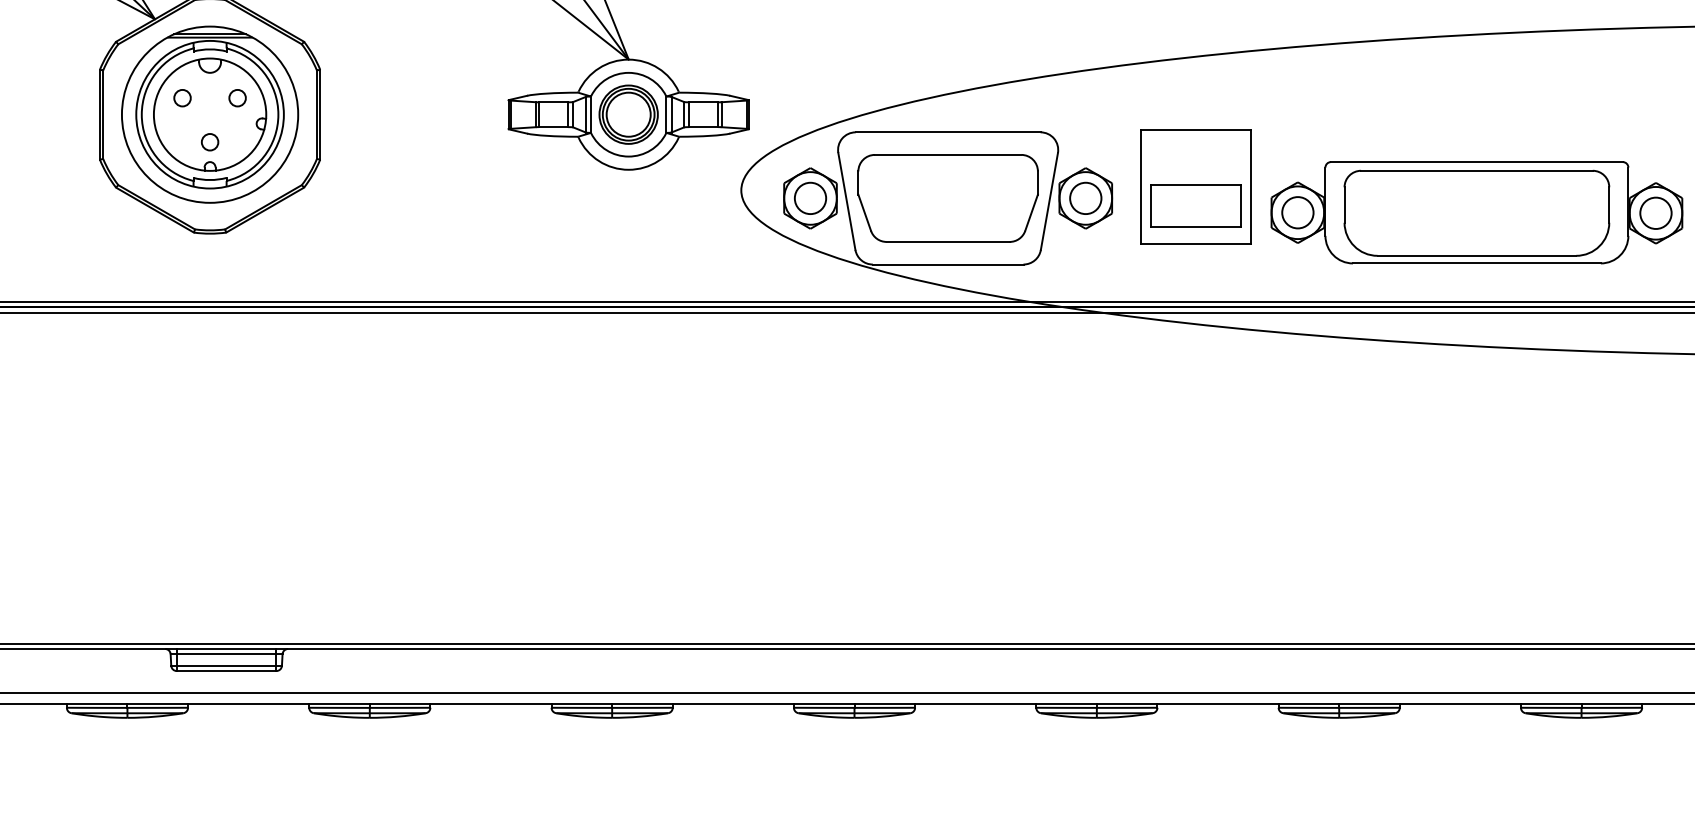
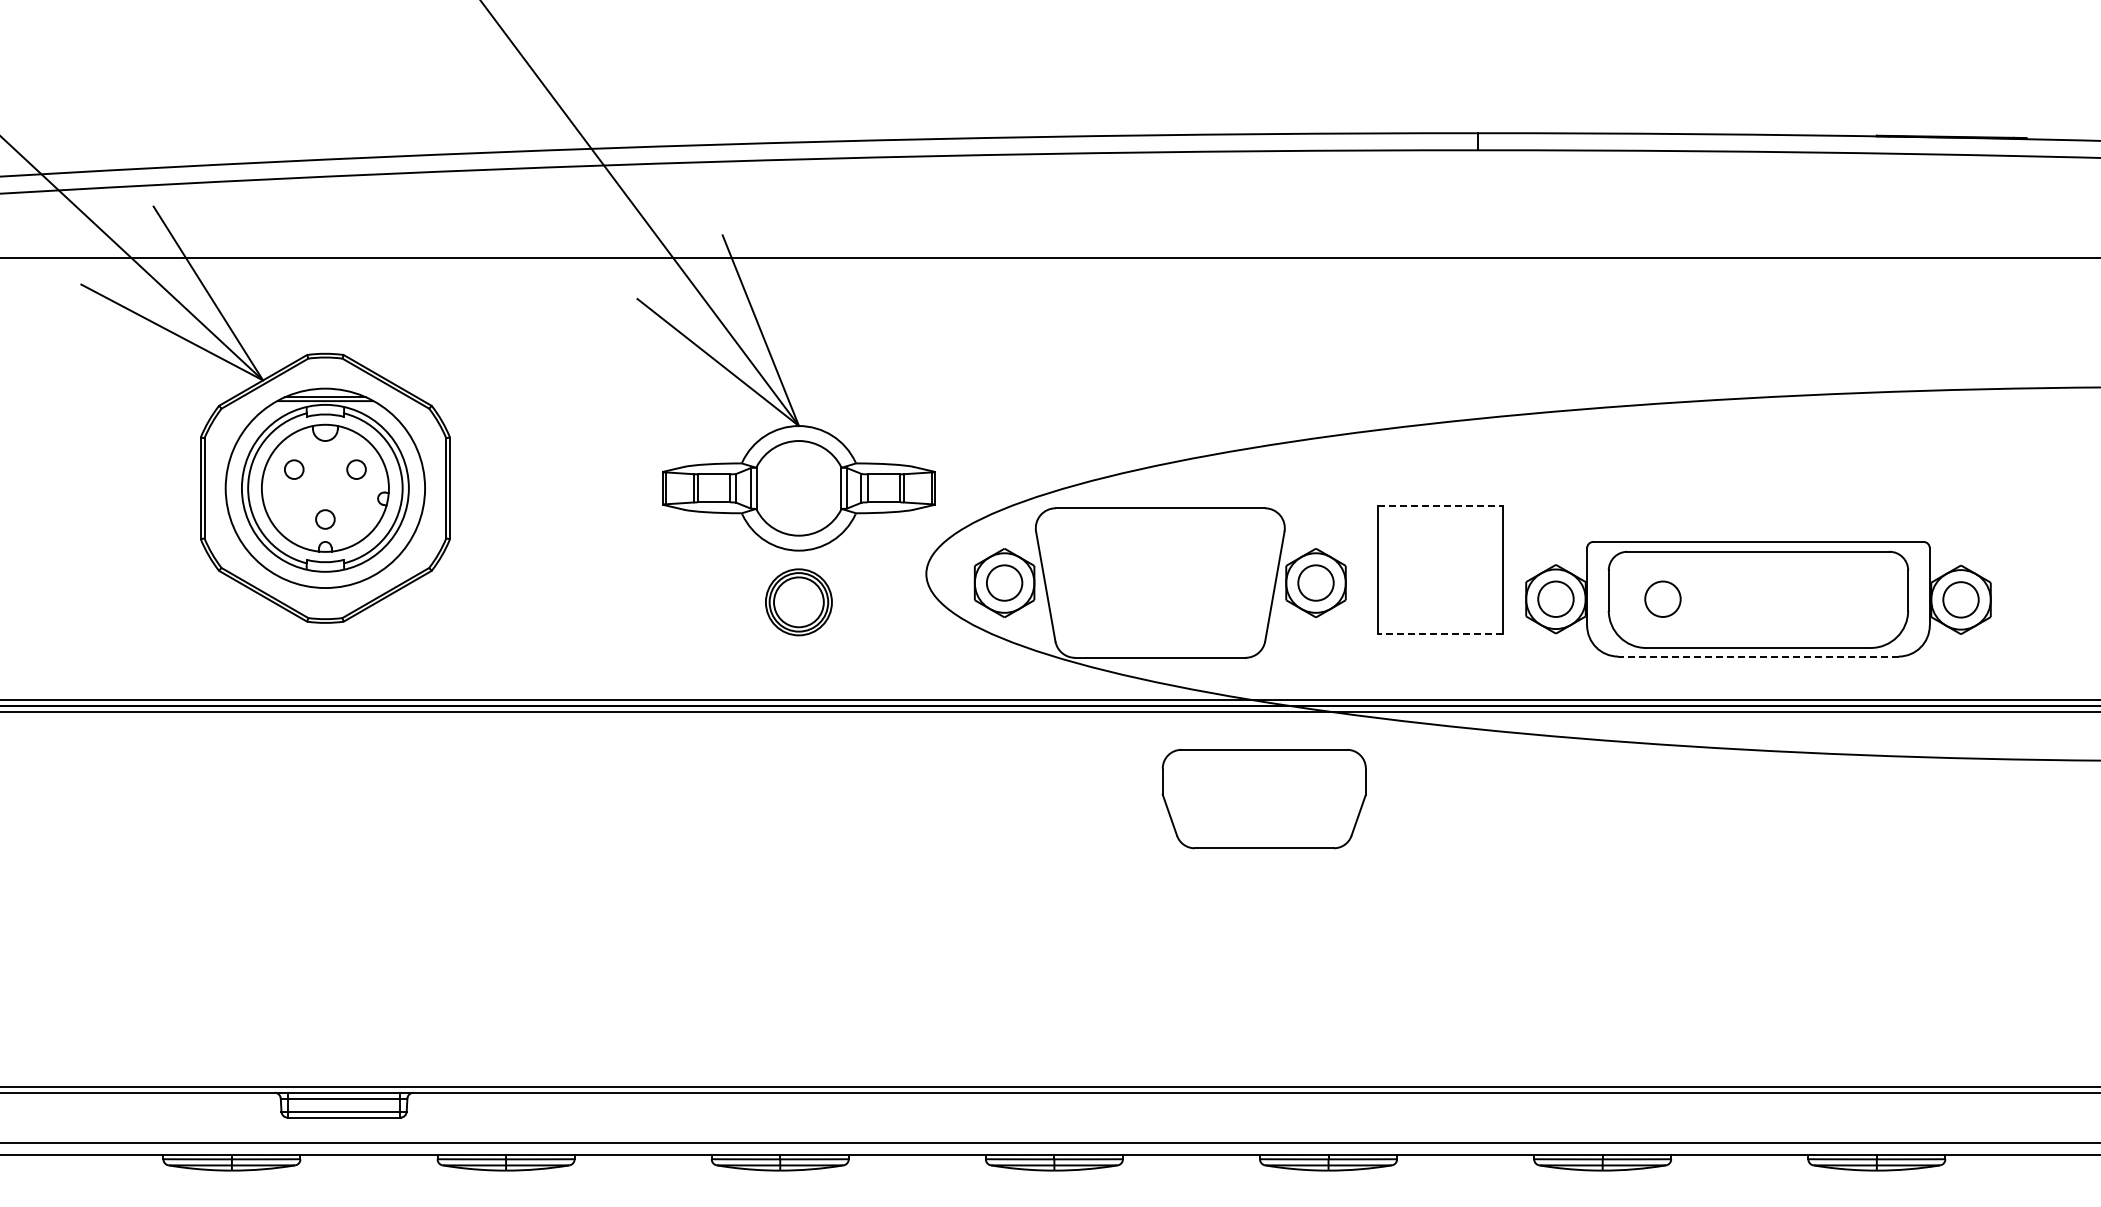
part: (628, 114) -> (798, 602), moved
line: (1196, 129) -> (1441, 505), solid -> dashed
part: (947, 198) -> (1263, 799), moved
part: (1195, 205) -> (1440, 591), removed
circle: (1392, 212) -> (1662, 598), added
line: (1195, 243) -> (1440, 634), solid -> dashed
line: (1476, 263) -> (1757, 656), solid -> dashed

